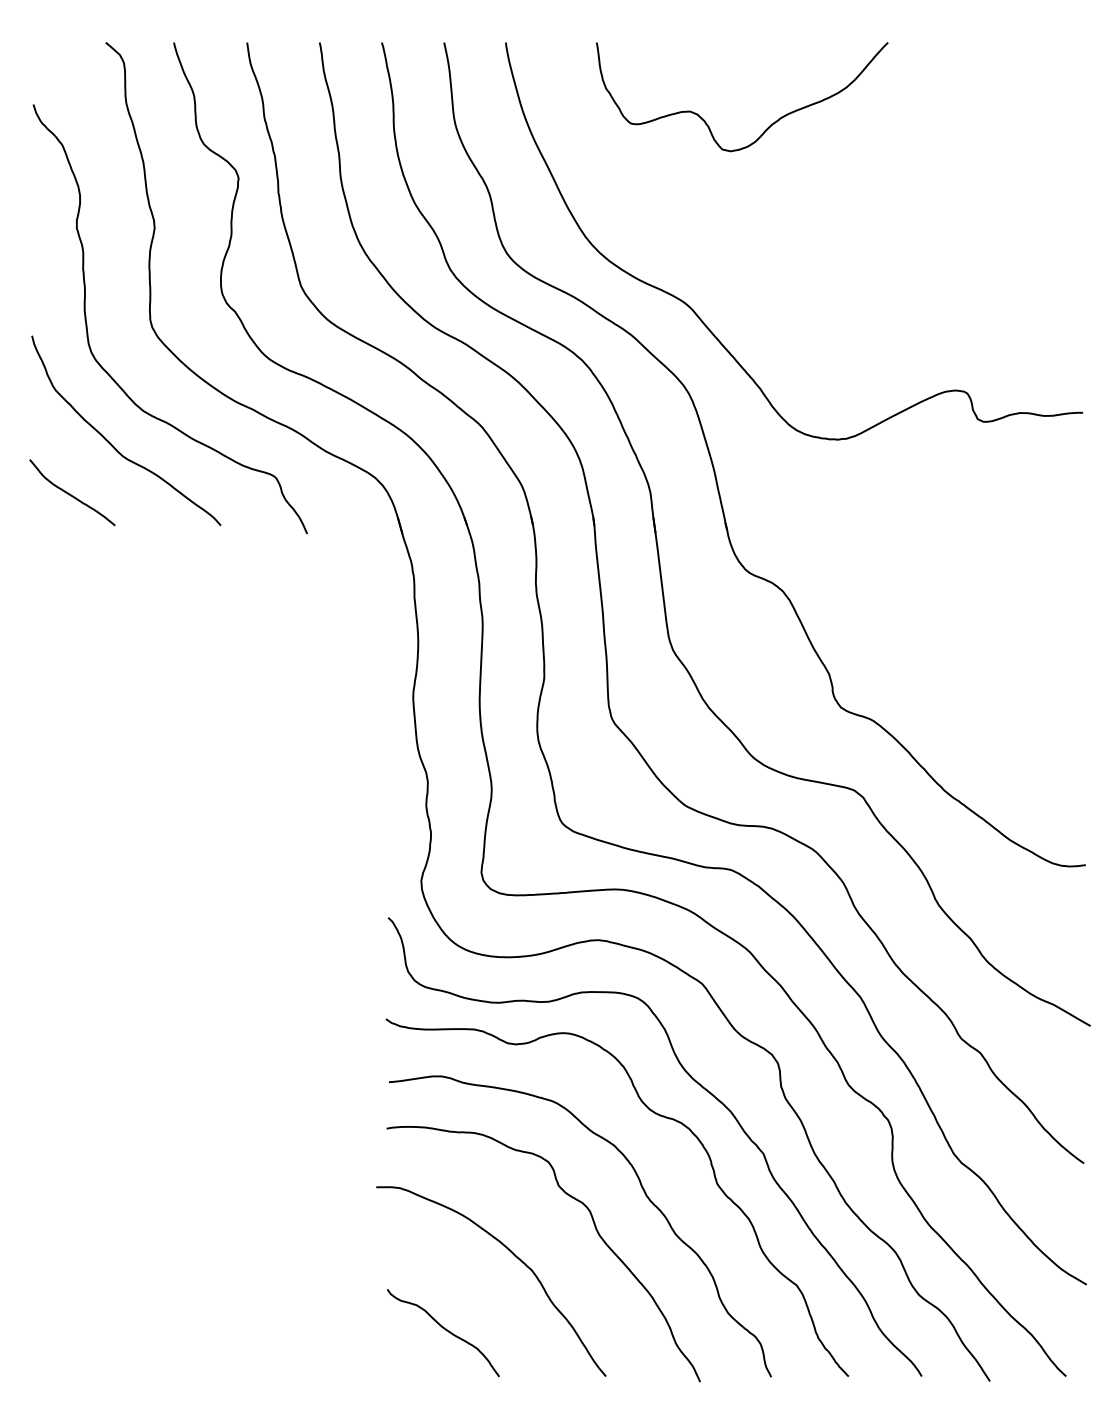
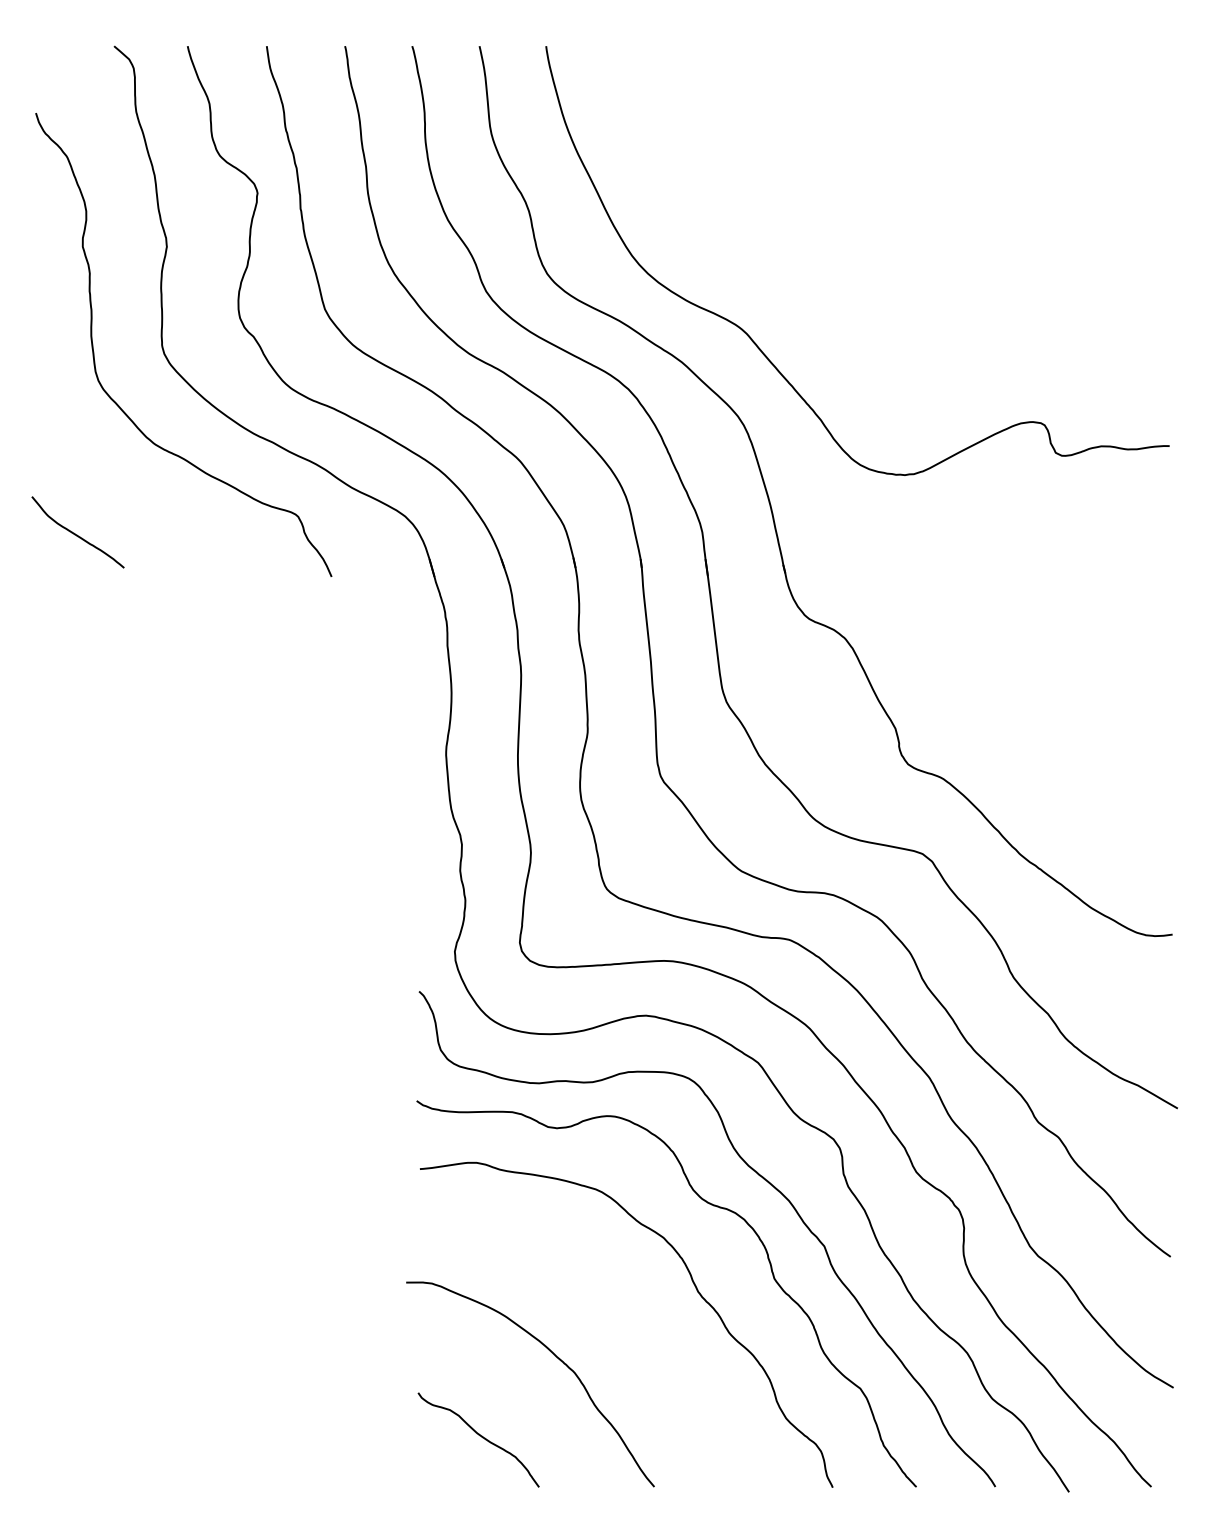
curve: (770, 124) -> (832, 134), removed
curve: (112, 444) -> (121, 480), removed
curve: (595, 1229) -> (643, 1328), removed

